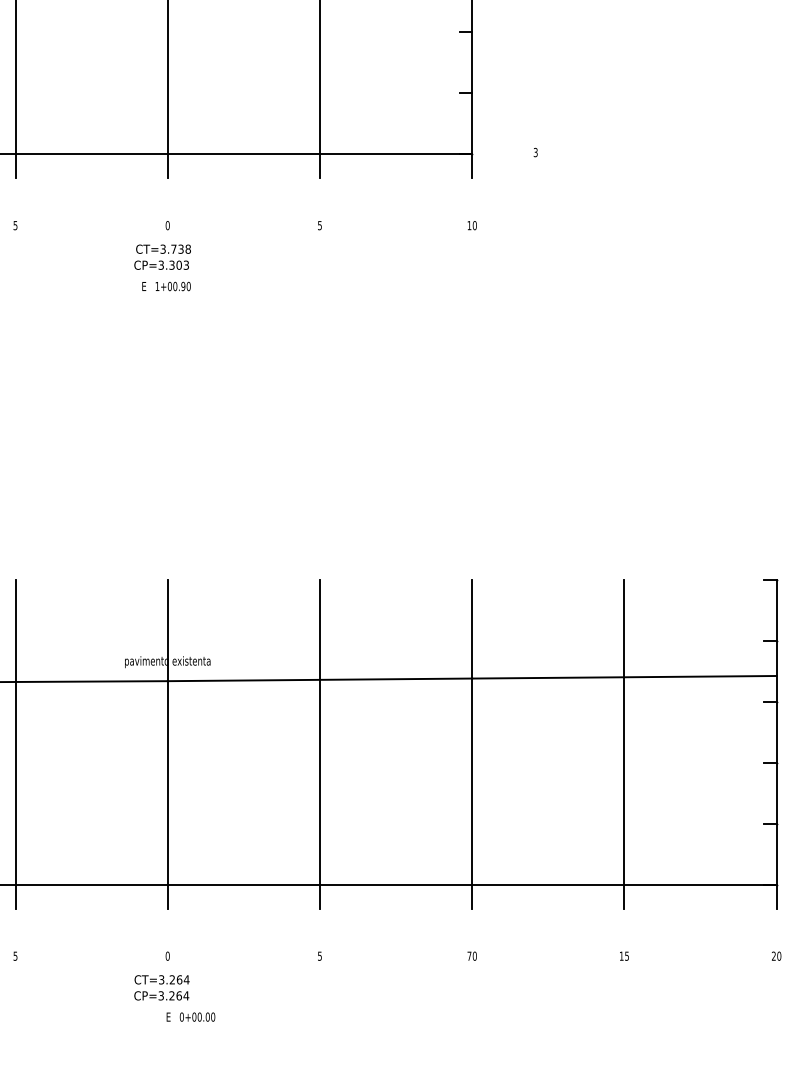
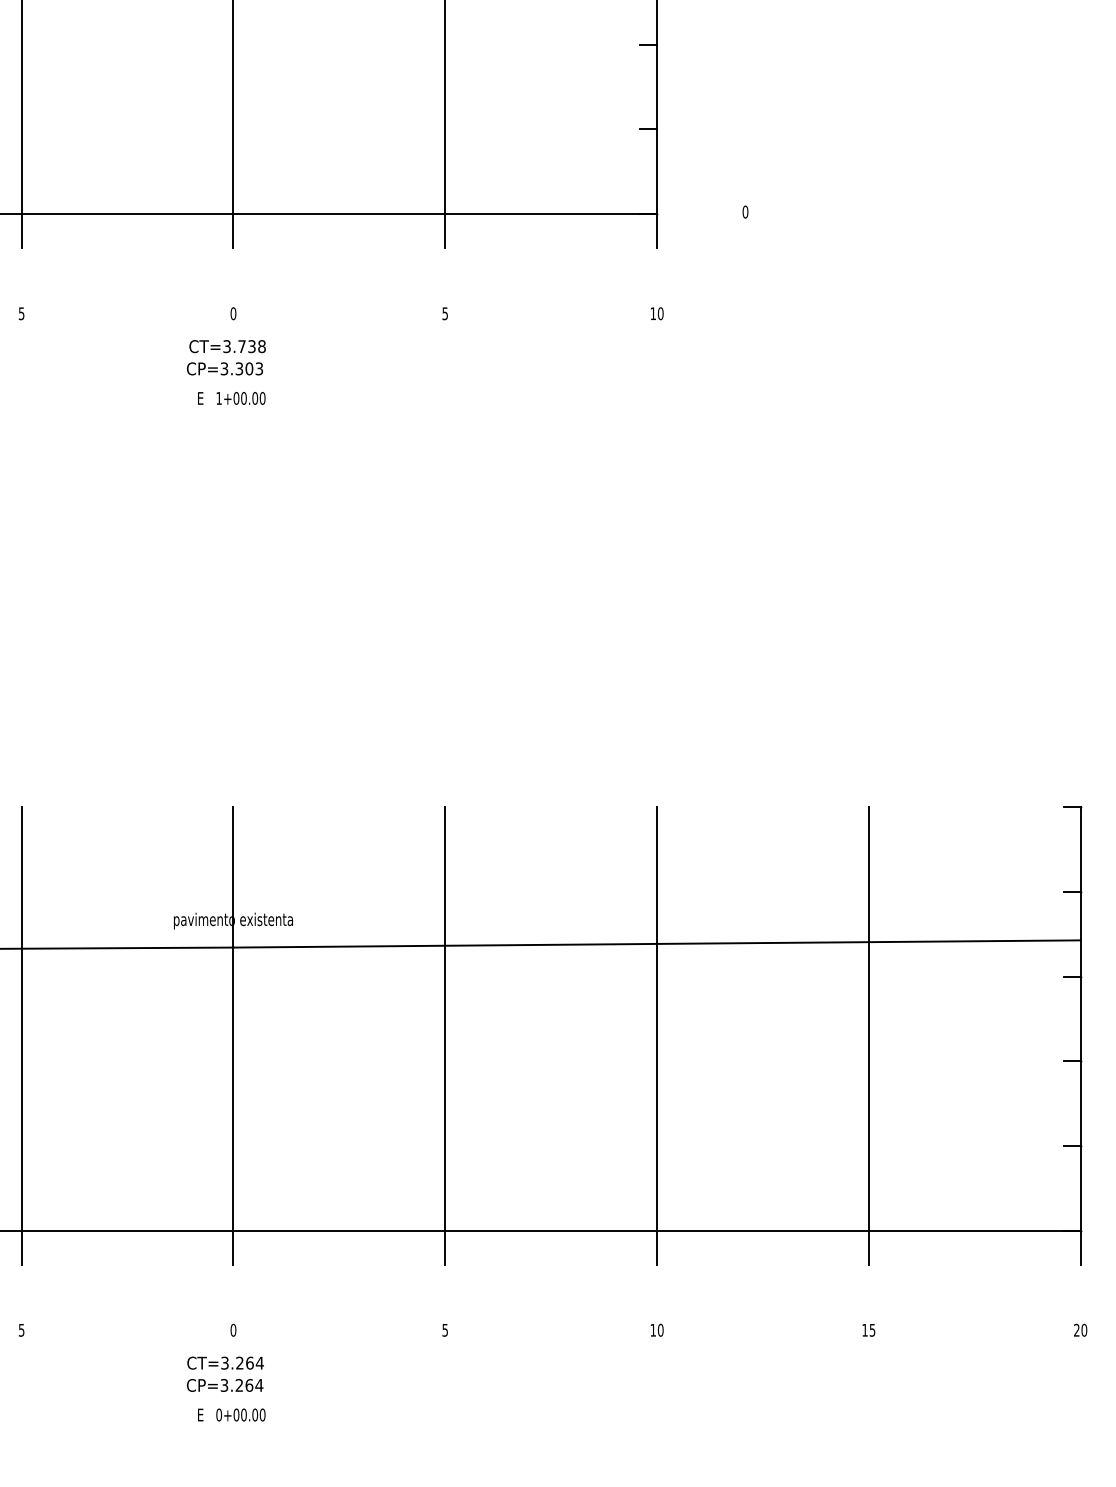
text: (535, 152) -> (745, 211), 3 -> 0
text: (182, 286) -> (254, 398), 1+00.90 -> 1+00.00
text: (468, 956) -> (652, 1330), 70 -> 10
text: (190, 1016) -> (231, 1414), moved

